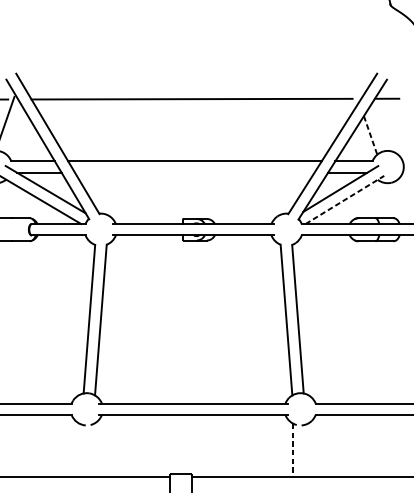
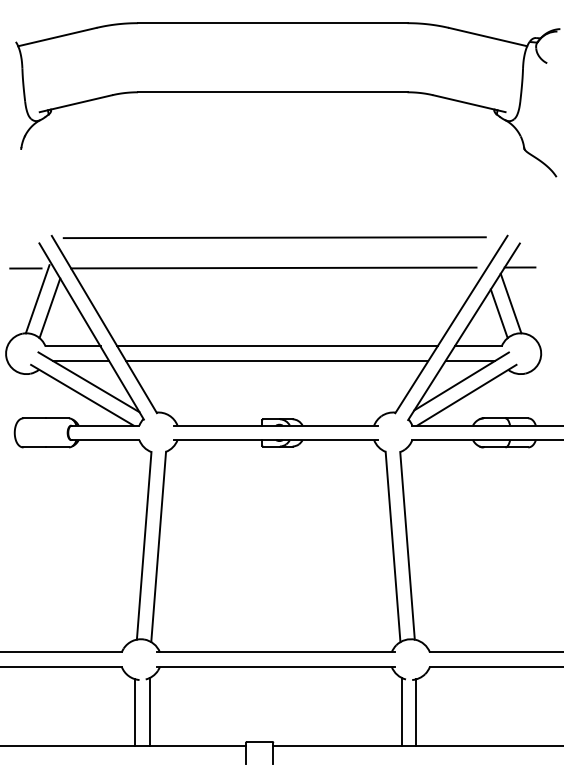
line: (192, 75) -> (274, 237), added
line: (379, 127) -> (510, 303), added
line: (14, 131) -> (49, 308), added
line: (370, 135) -> (499, 313), dashed -> solid
line: (194, 172) -> (277, 360), added
line: (345, 200) -> (467, 395), dashed -> solid
line: (93, 450) -> (149, 711), added
line: (293, 450) -> (401, 711), dashed -> solid
line: (82, 451) -> (135, 712), added
line: (305, 451) -> (416, 712), added

